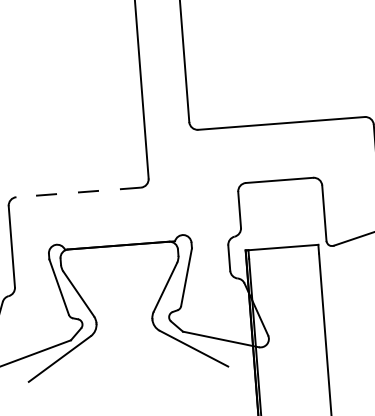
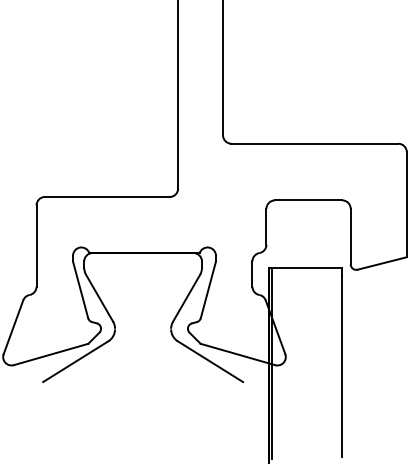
line: (77, 192) -> (106, 196), dashed -> solid

